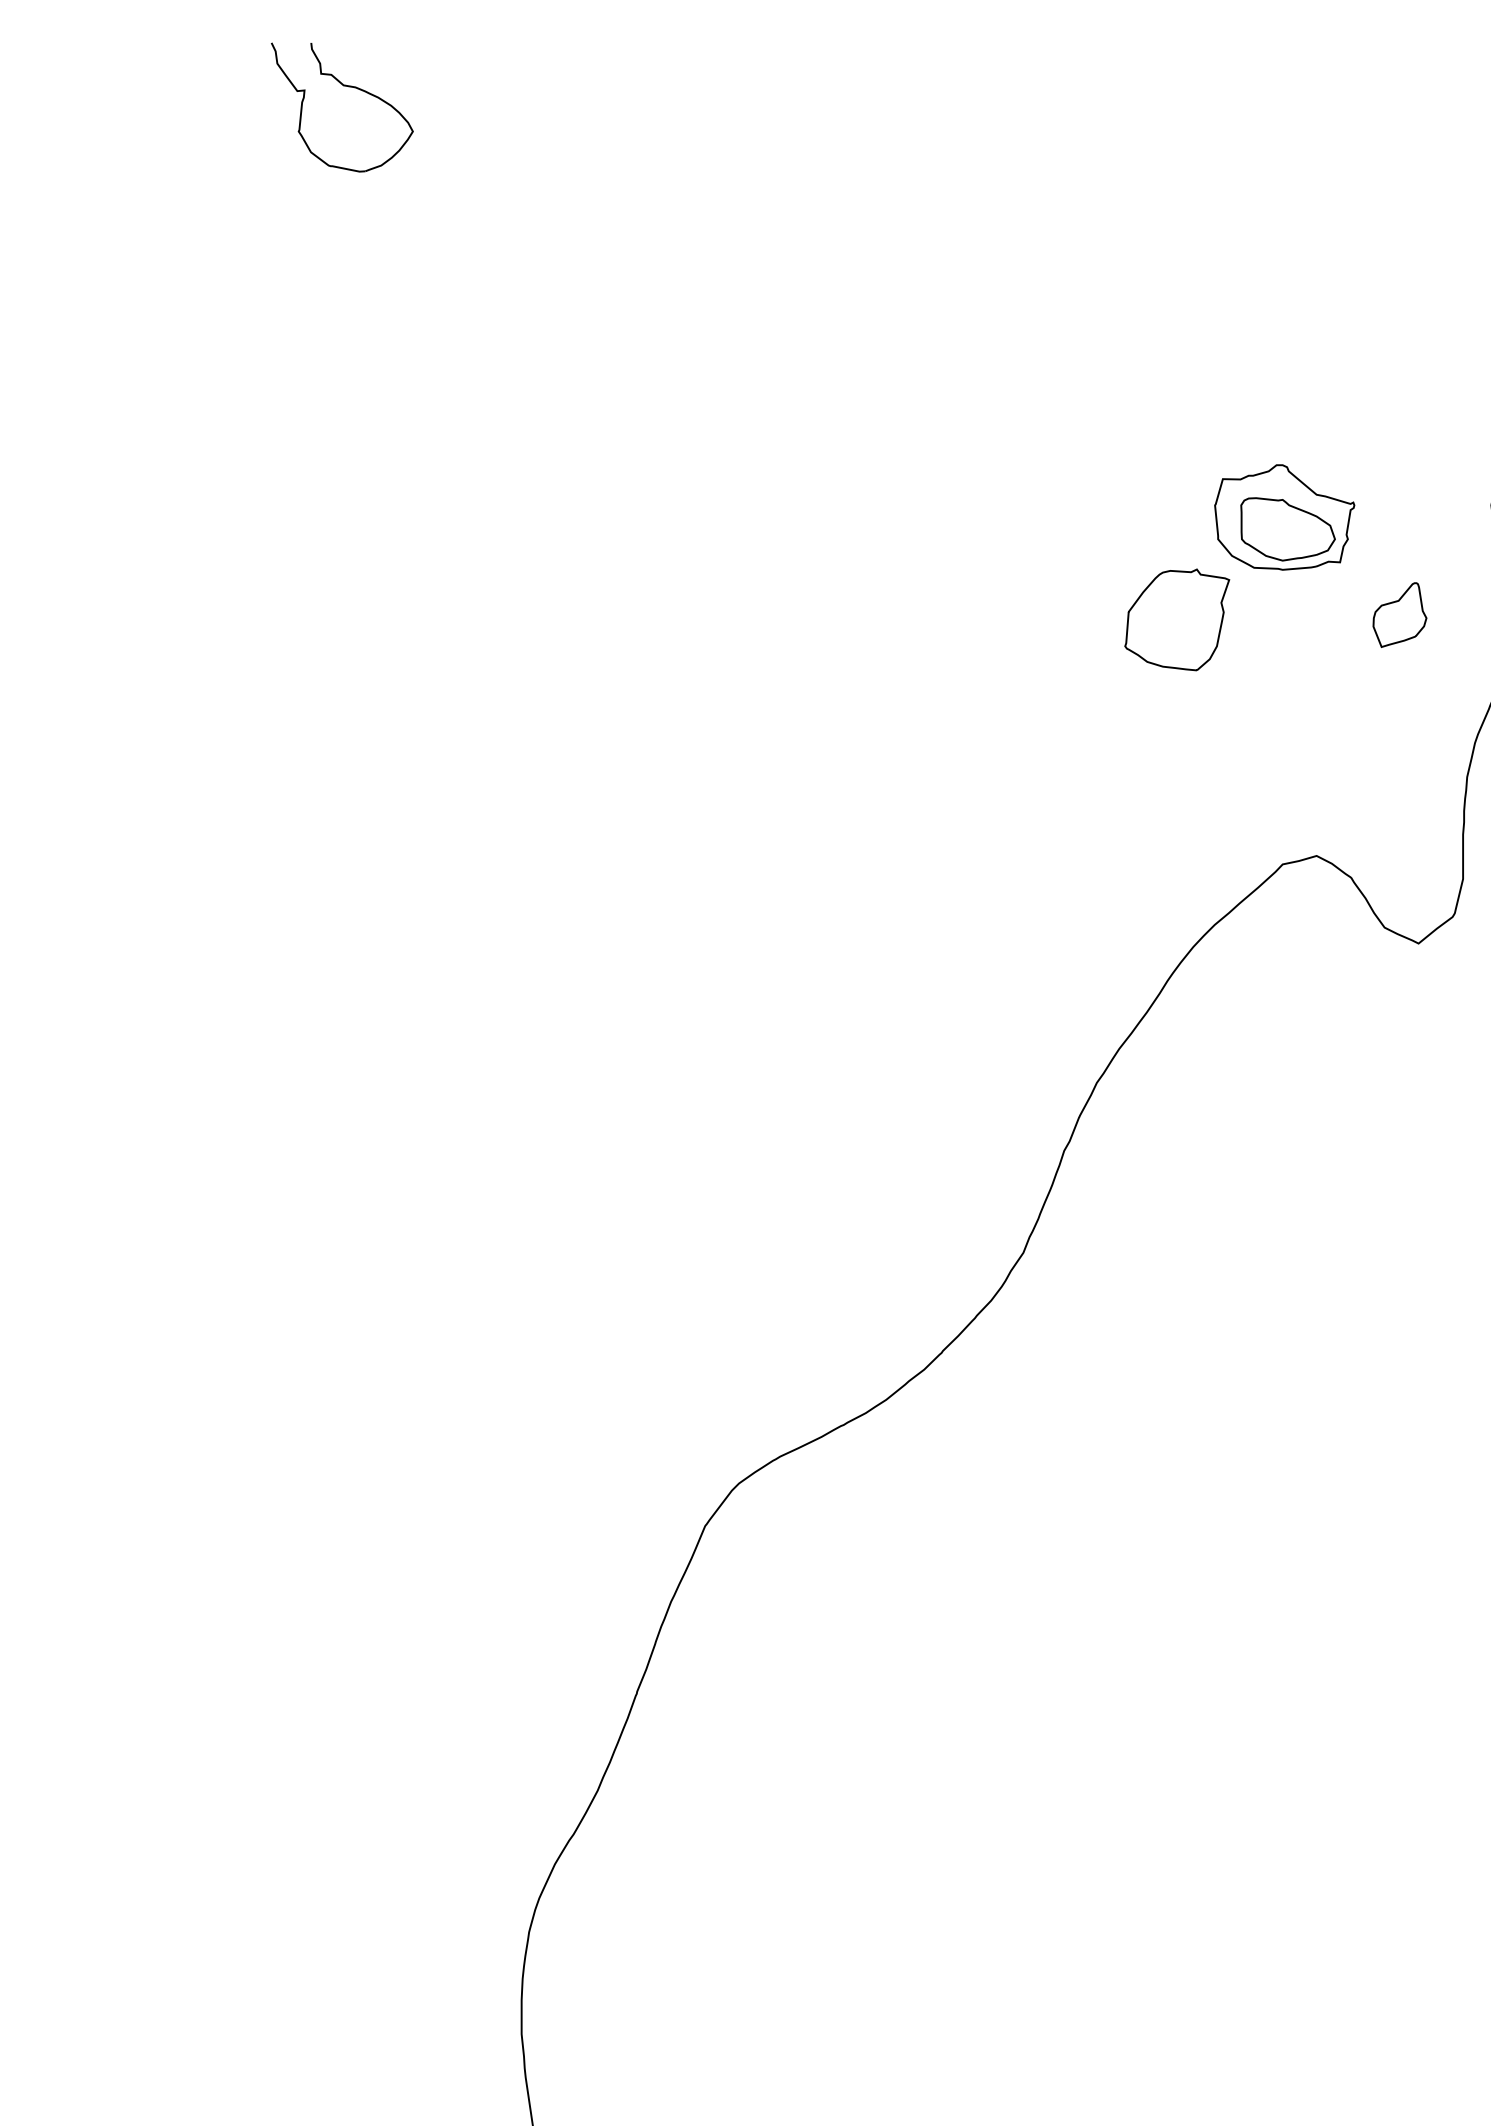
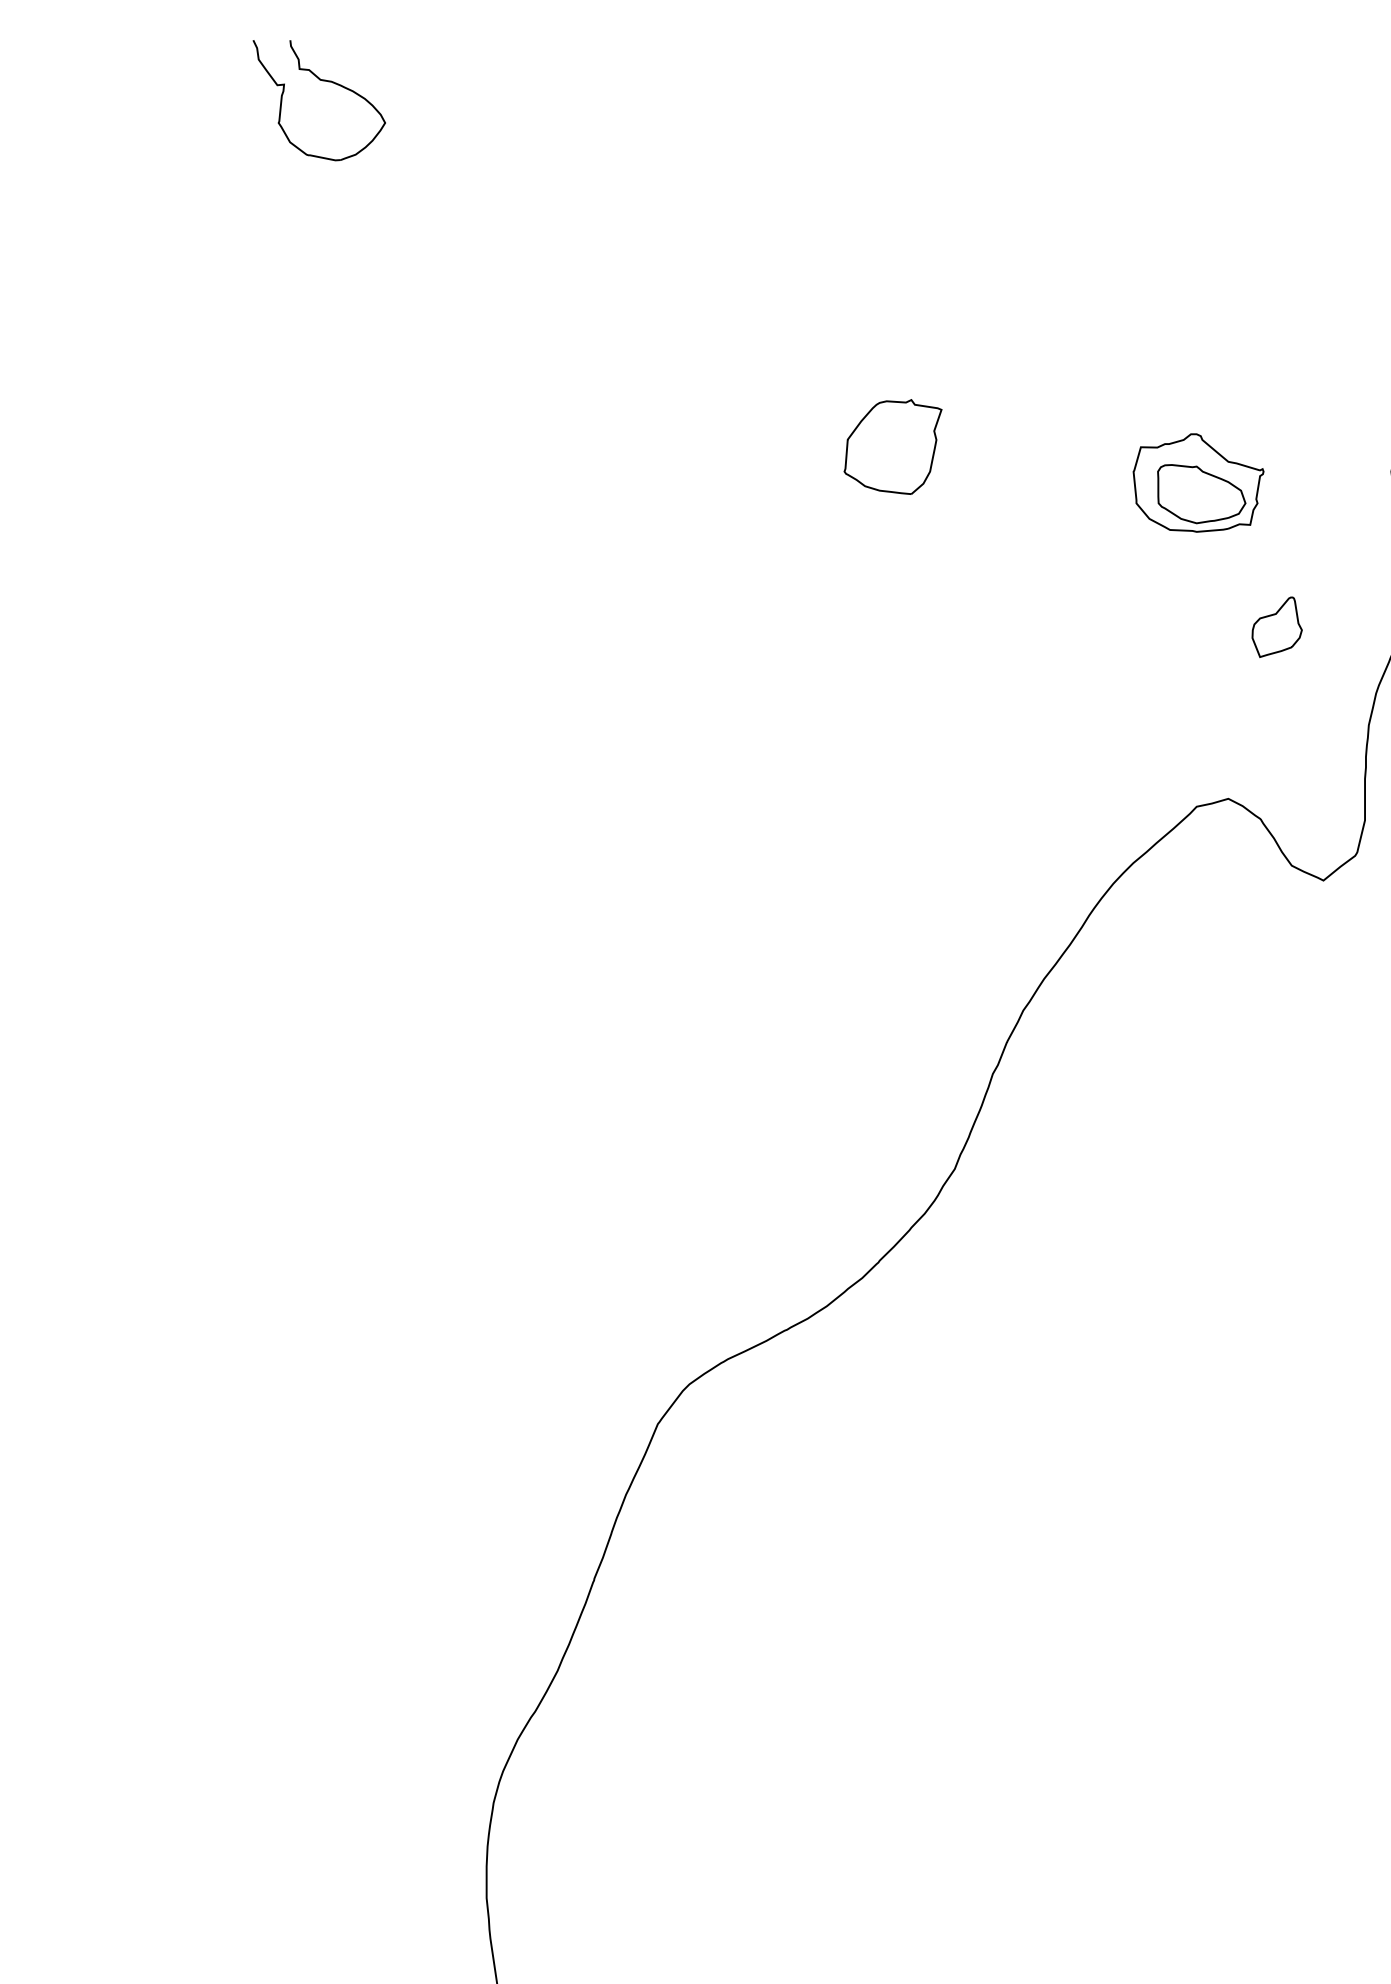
part: (1399, 614) -> (1276, 626), moved
part: (1177, 619) -> (893, 446), moved

